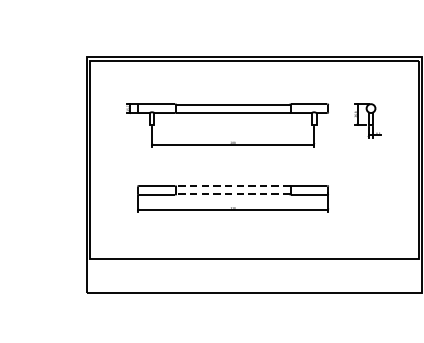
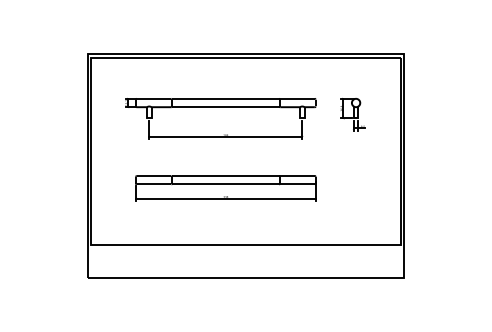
line: (232, 186) -> (225, 176), dashed -> solid
line: (232, 193) -> (225, 183), dashed -> solid

